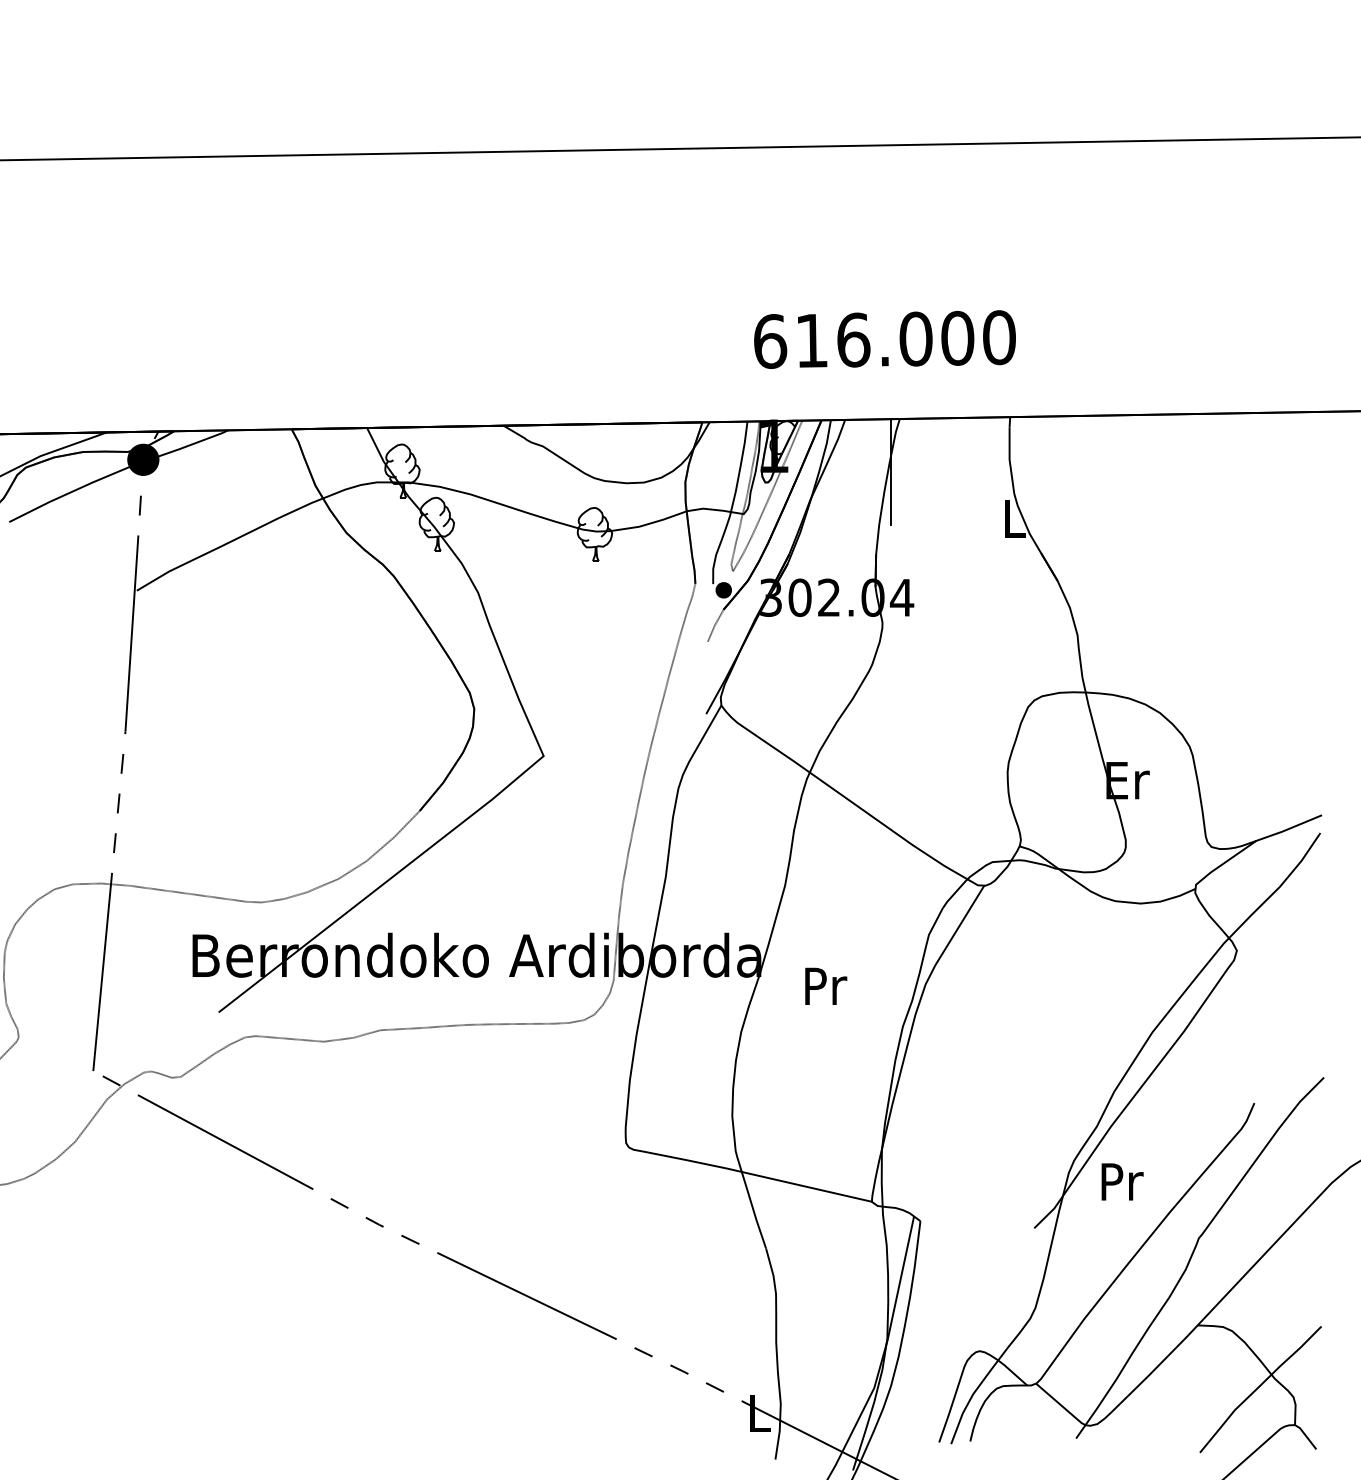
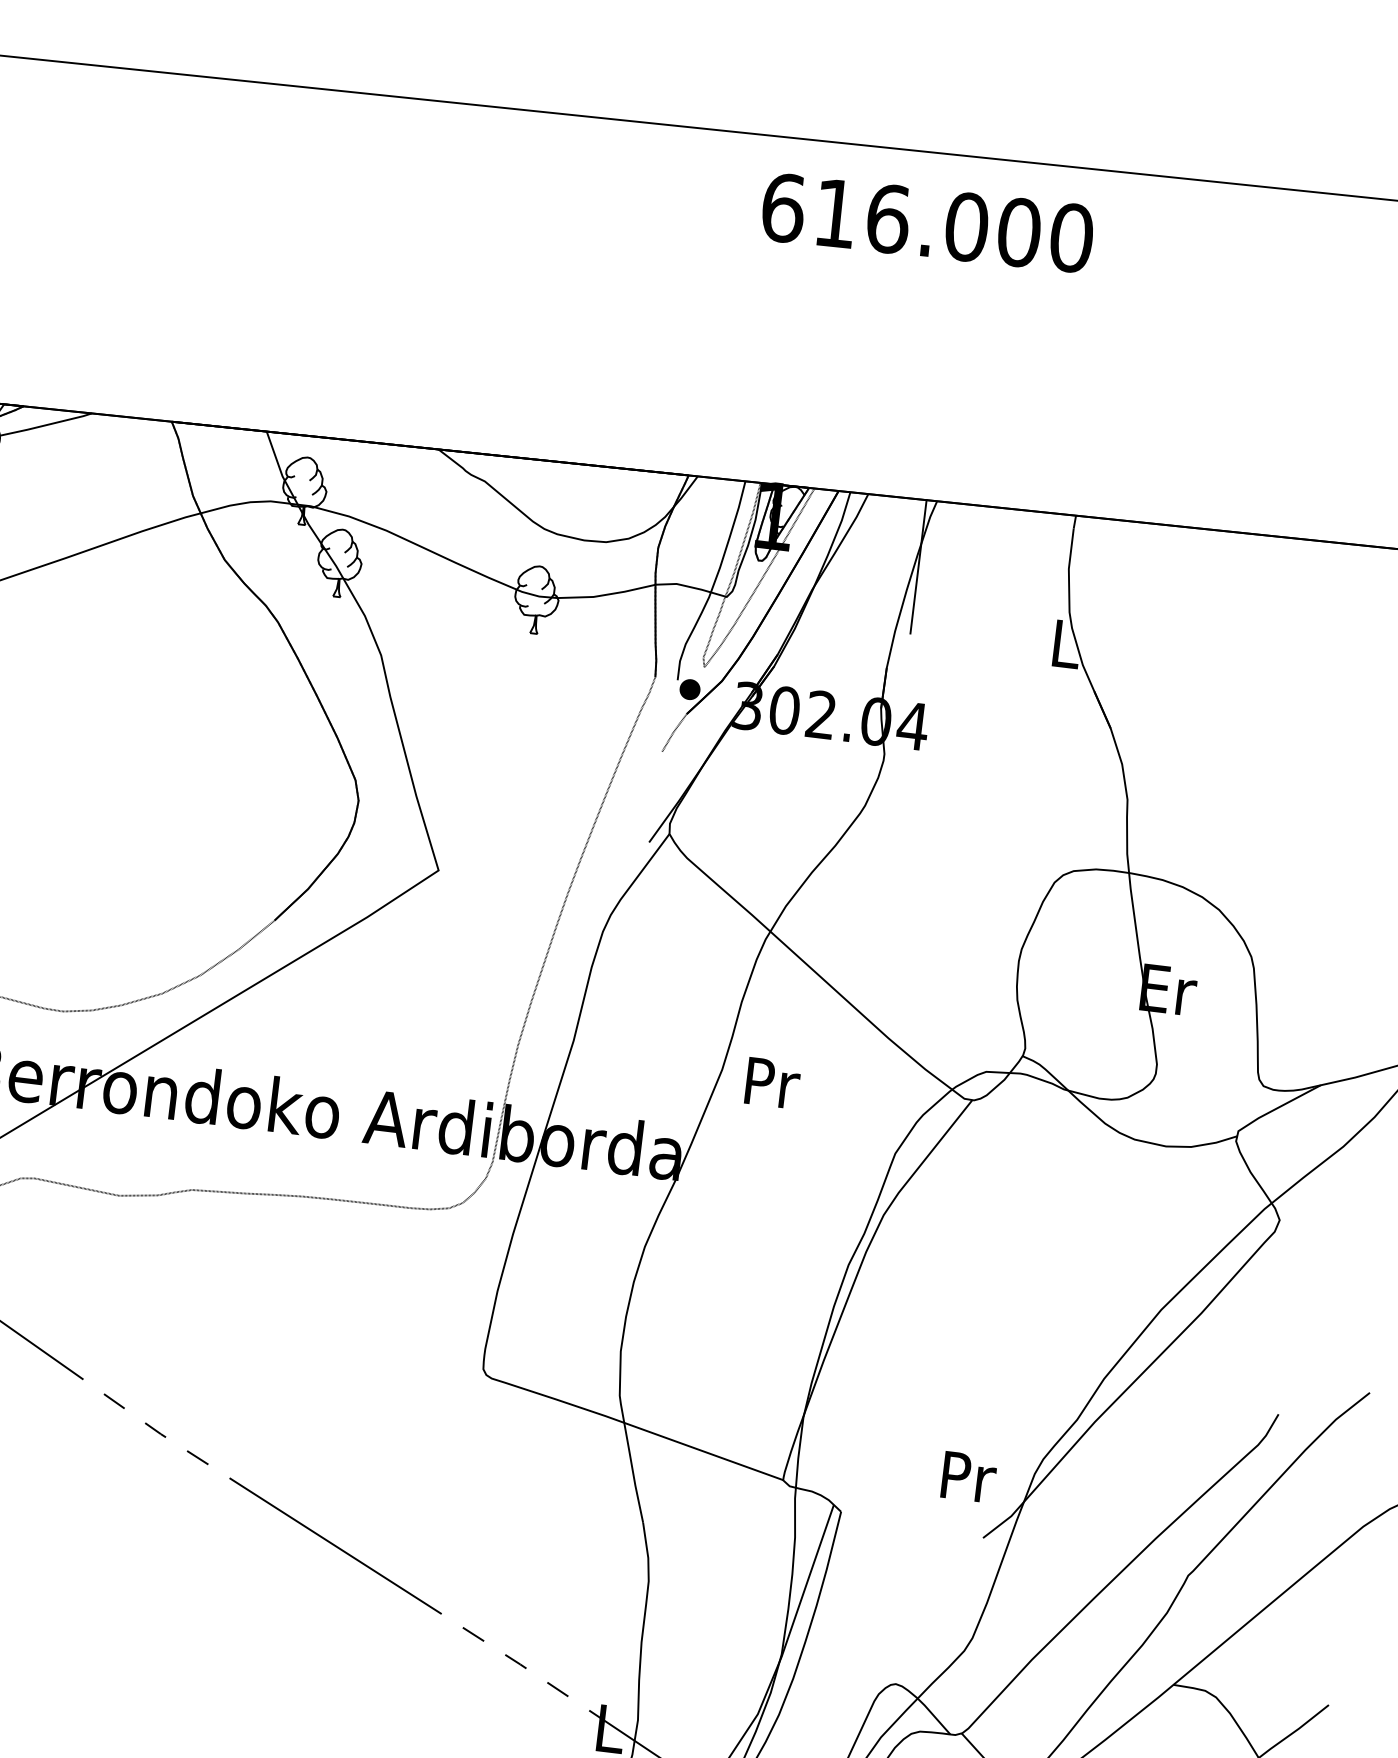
text: (884, 339) -> (927, 222), moved
text: (826, 985) -> (773, 1082), moved
text: (1122, 1181) -> (969, 1476), moved

